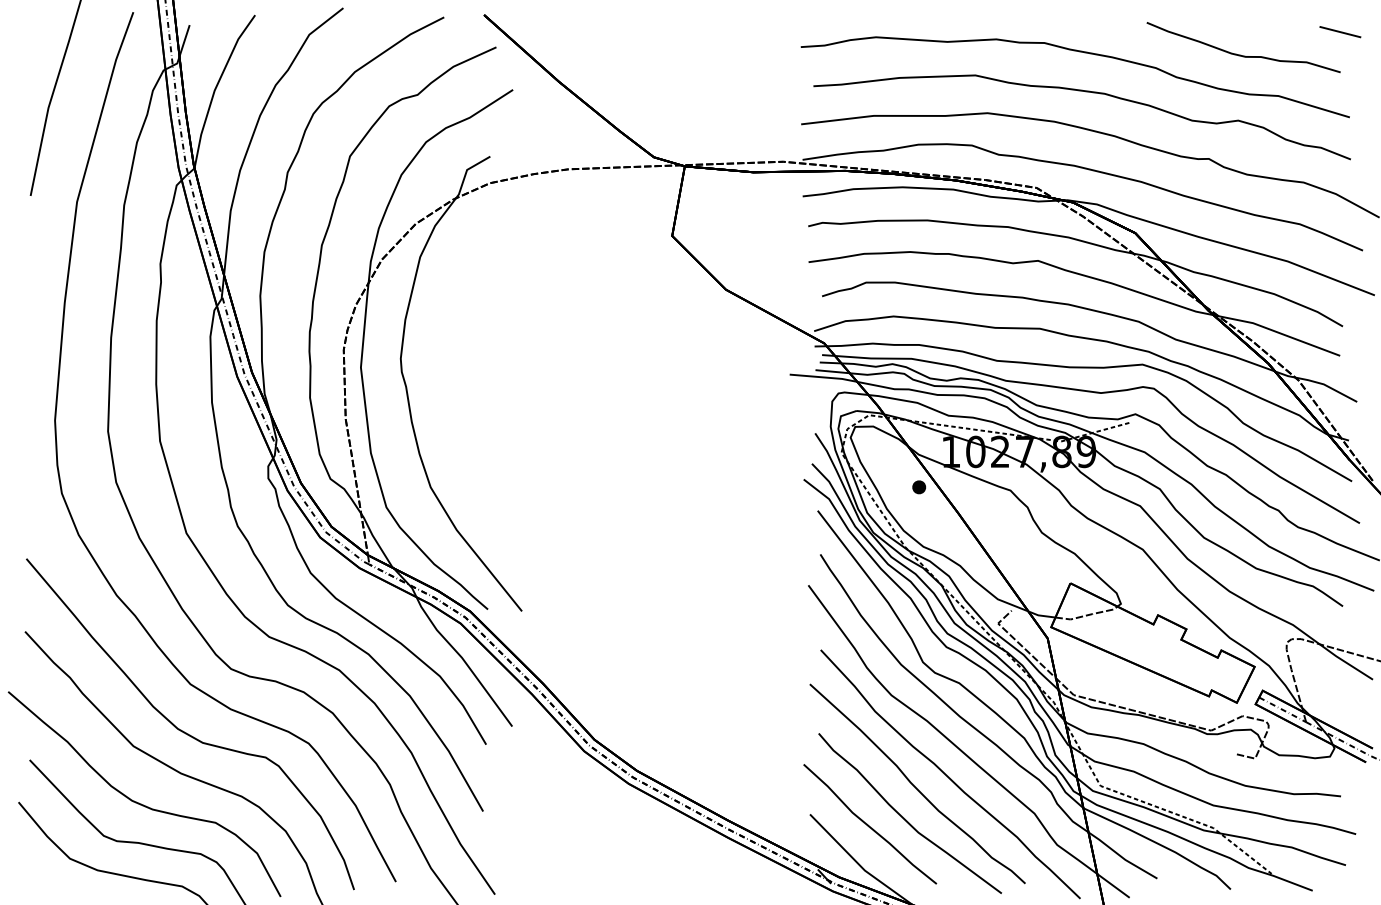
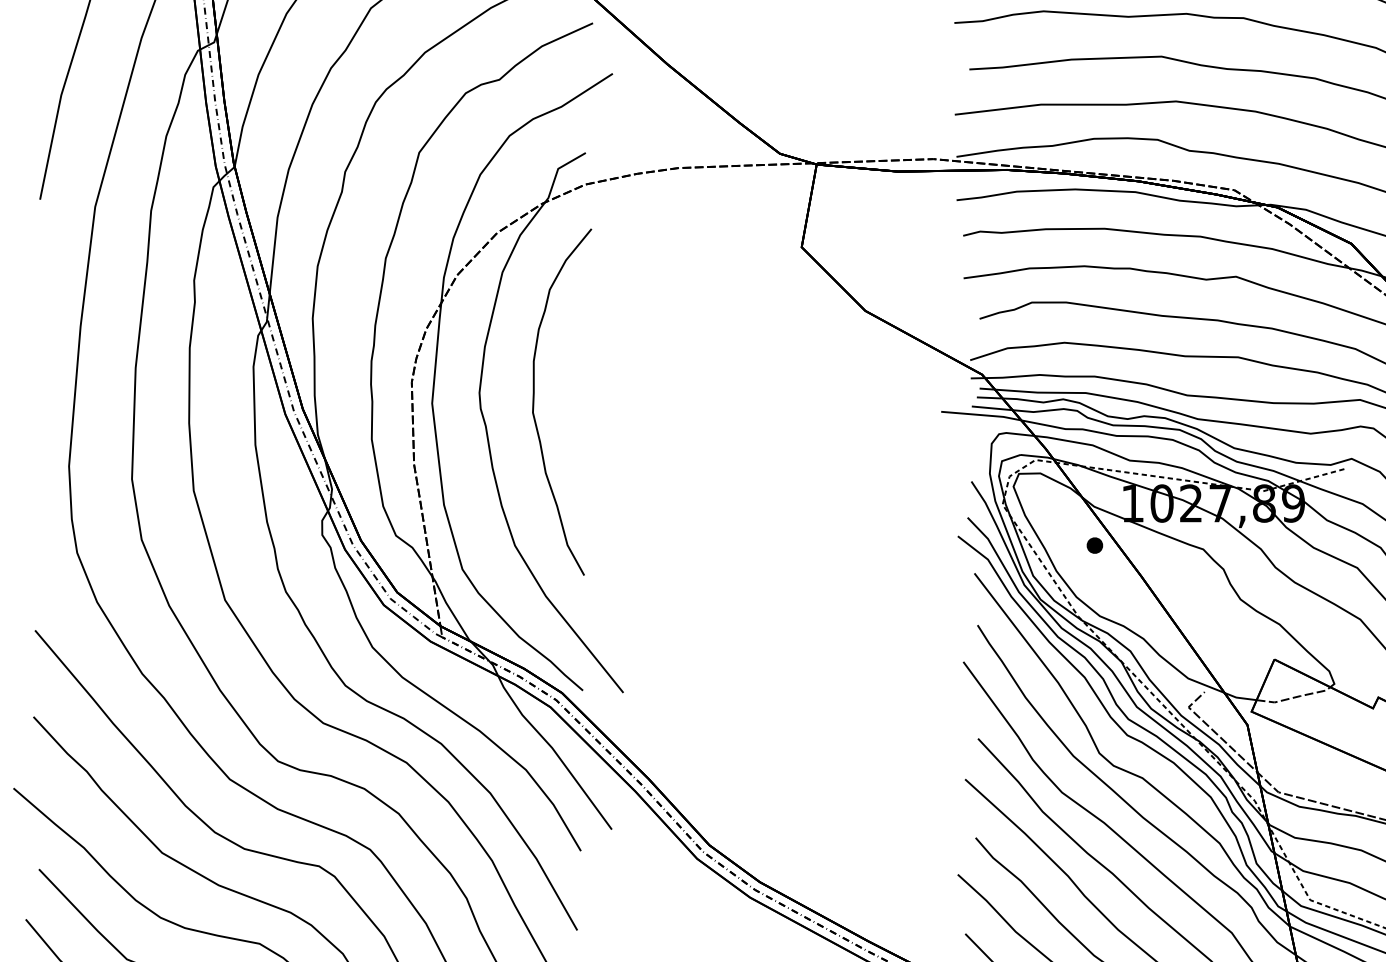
curve: (447, 366) -> (534, 402), added

